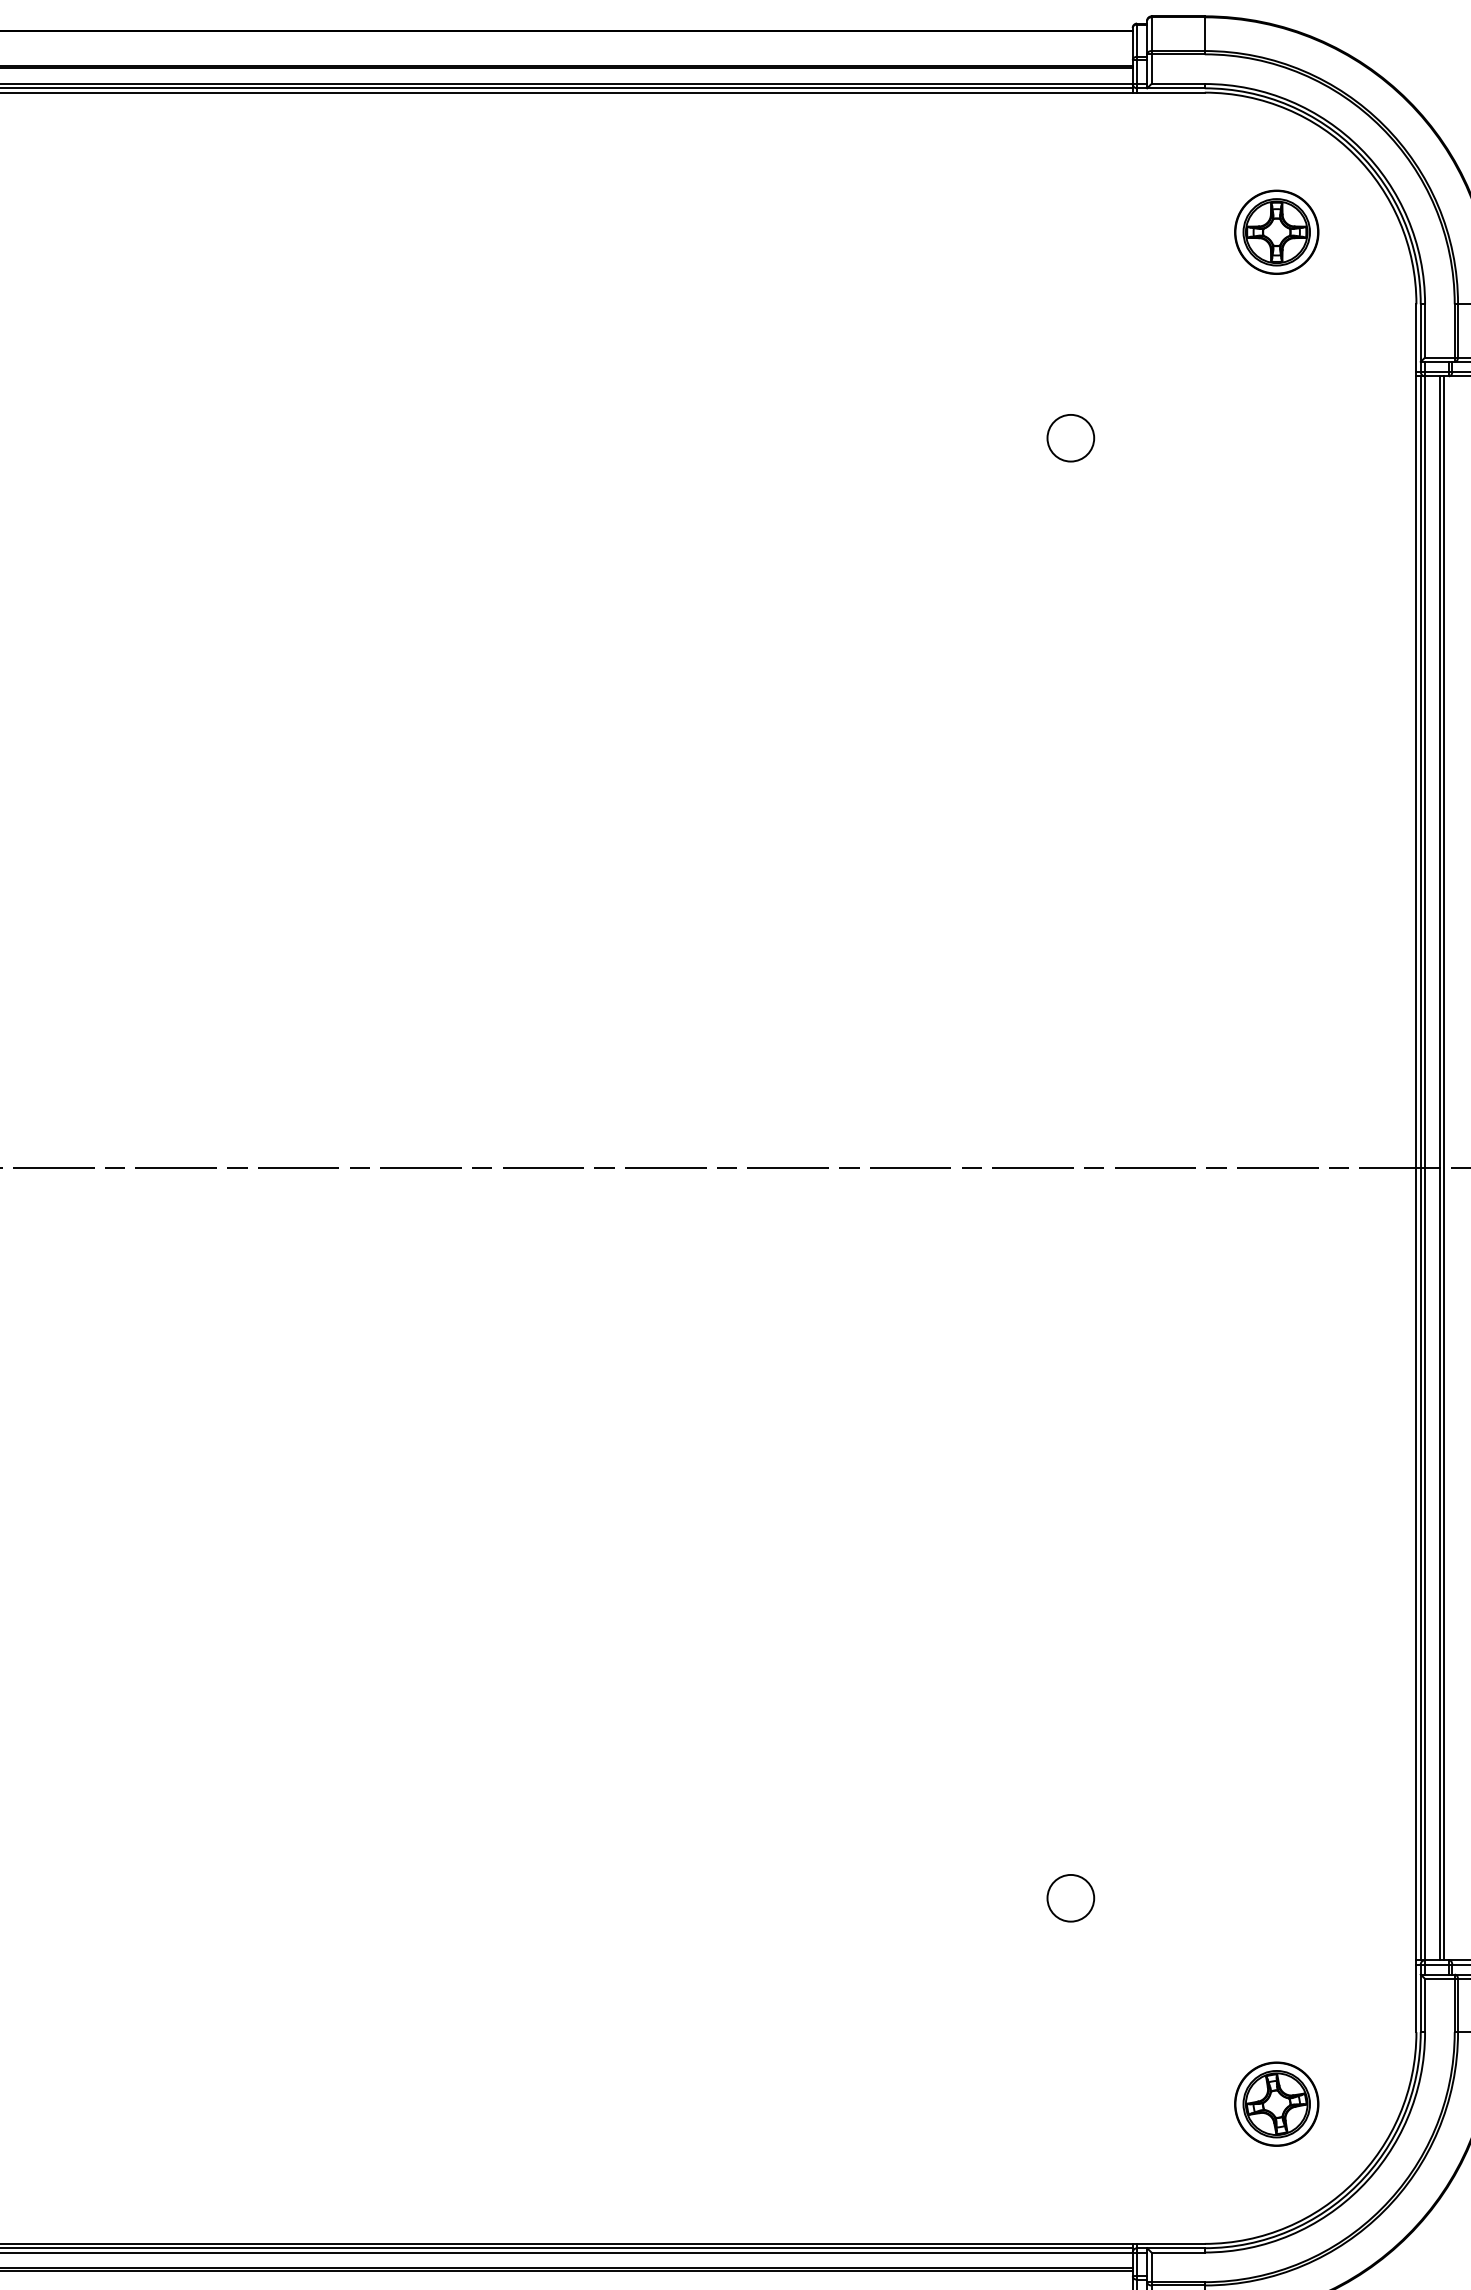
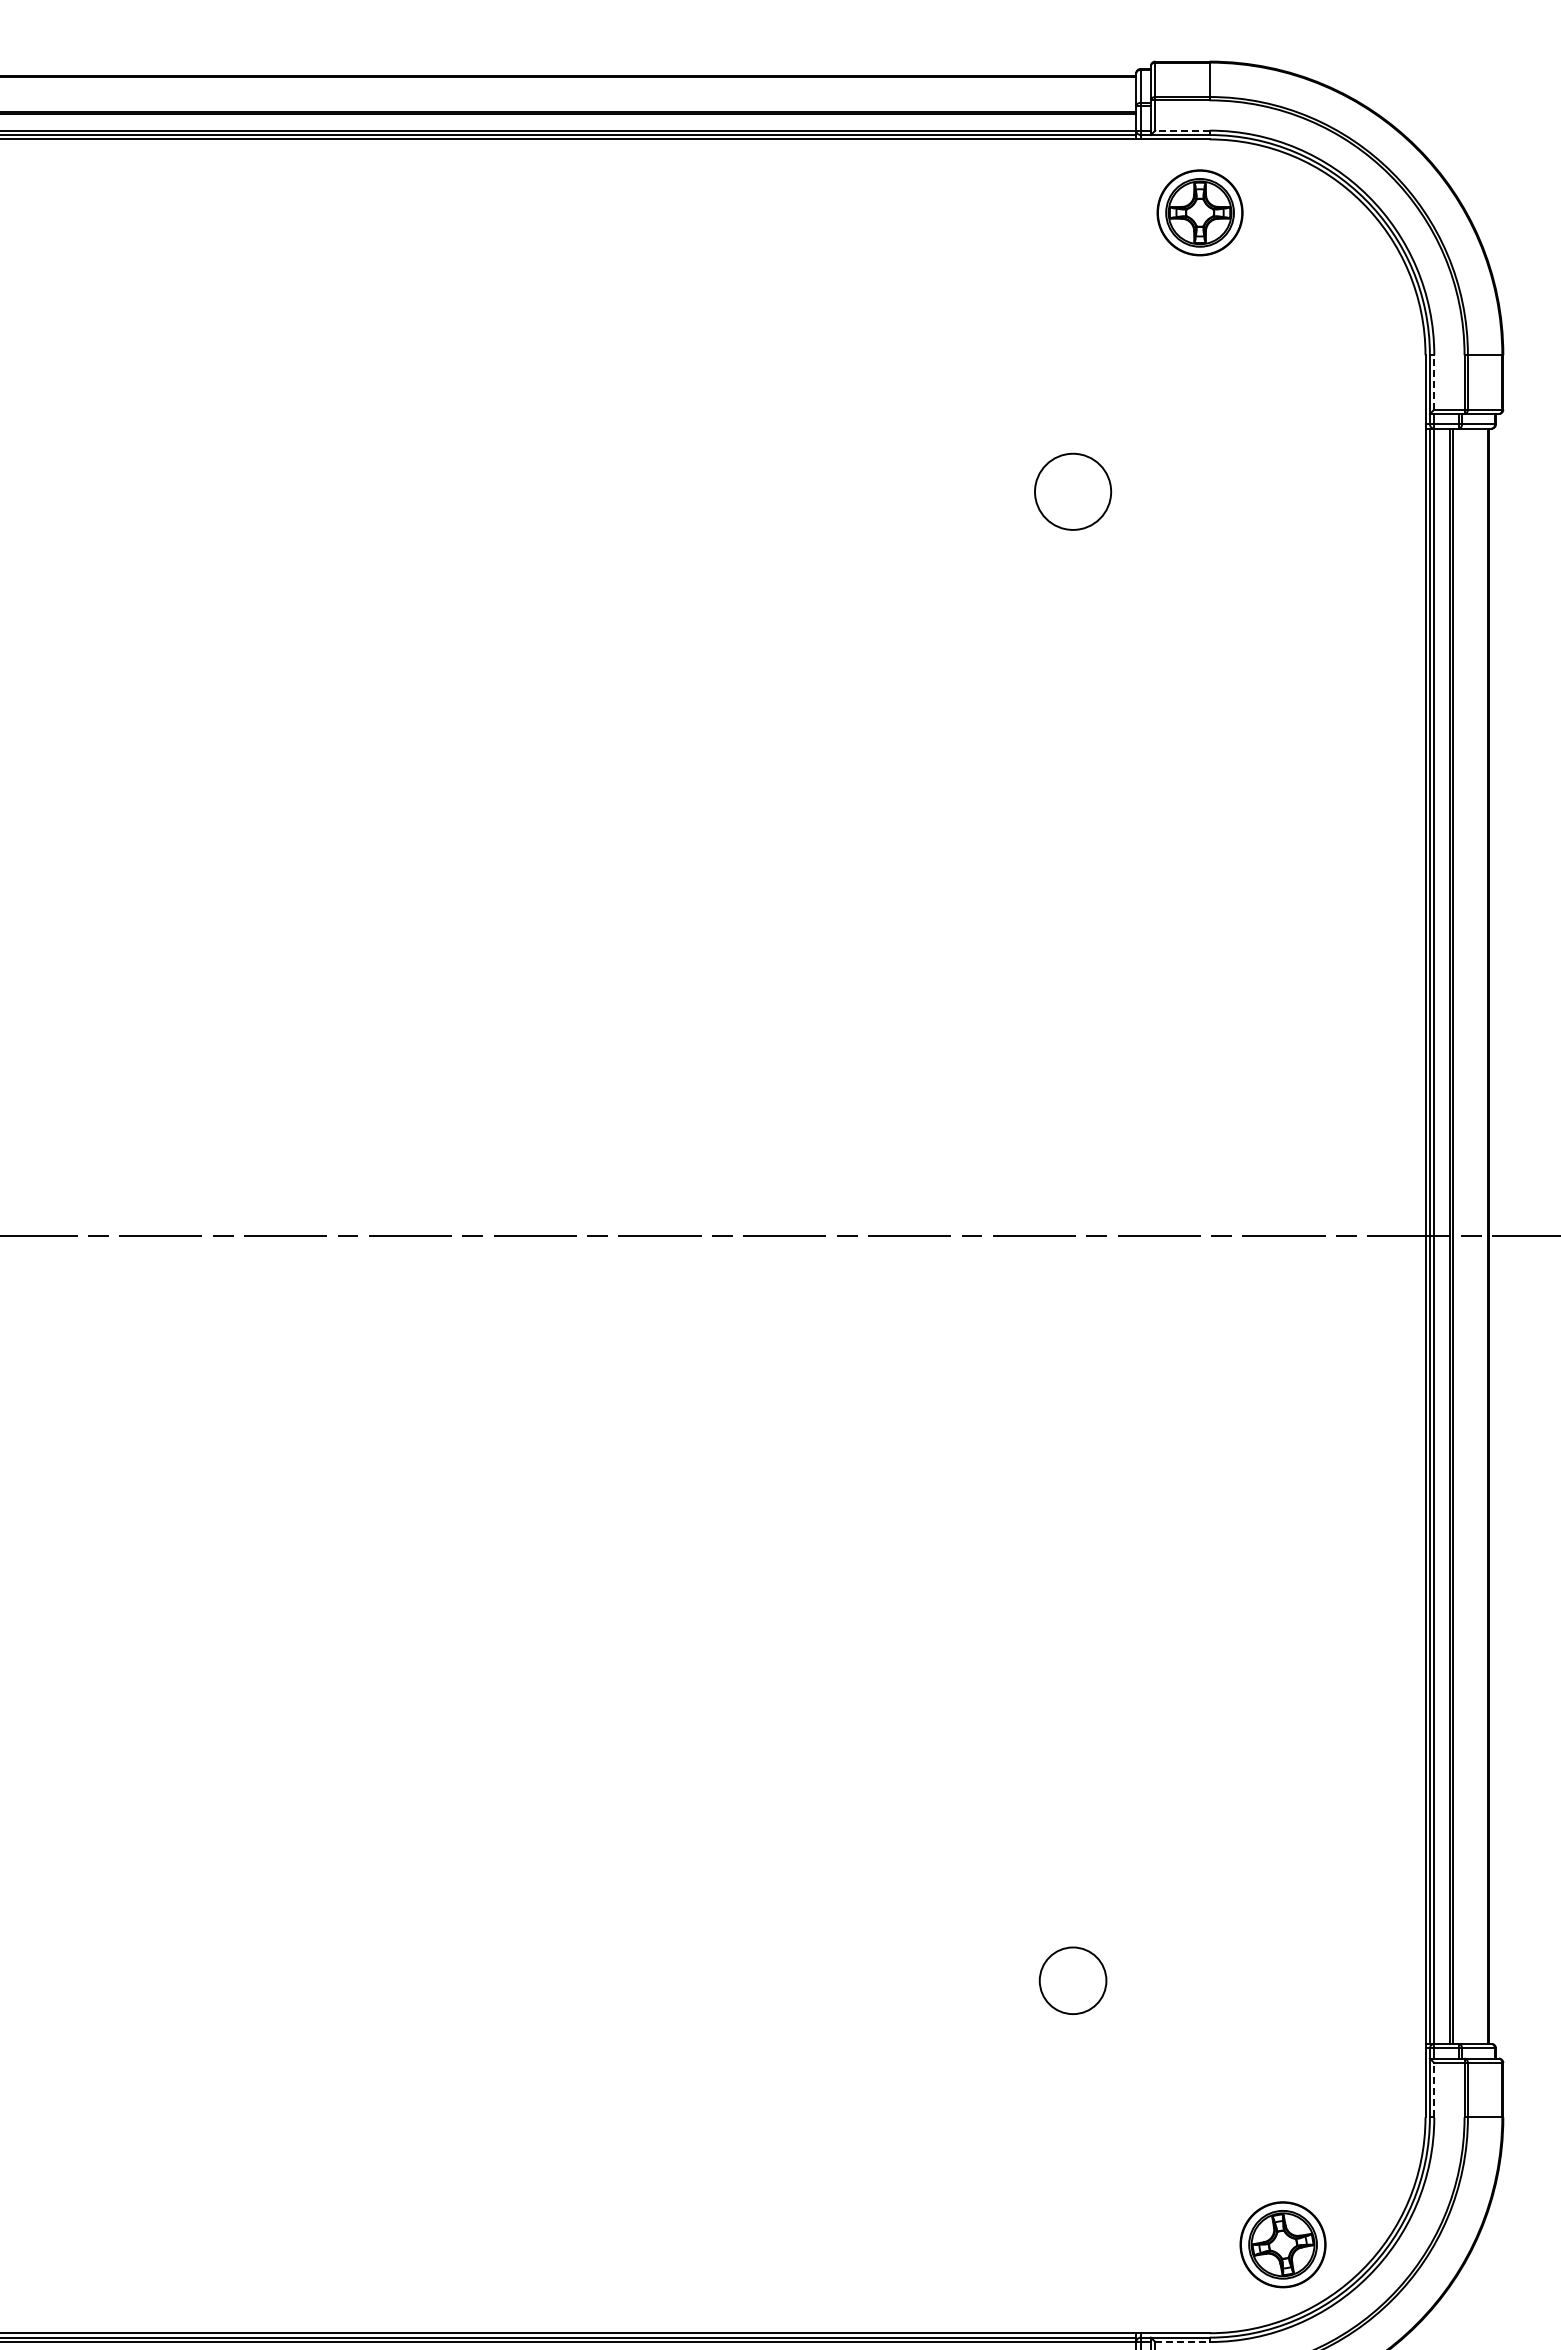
line: (1177, 83) -> (1181, 130), solid -> dashed
part: (1276, 231) -> (1199, 212), moved
line: (1425, 330) -> (1434, 381), solid -> dashed
circle: (1070, 437) -> (1072, 491), size x1.6
circle: (1070, 1897) -> (1072, 1980), size x1.4
line: (1425, 2004) -> (1434, 2089), solid -> dashed
part: (1276, 2103) -> (1282, 2244), moved
line: (1178, 2252) -> (1182, 2342), solid -> dashed

